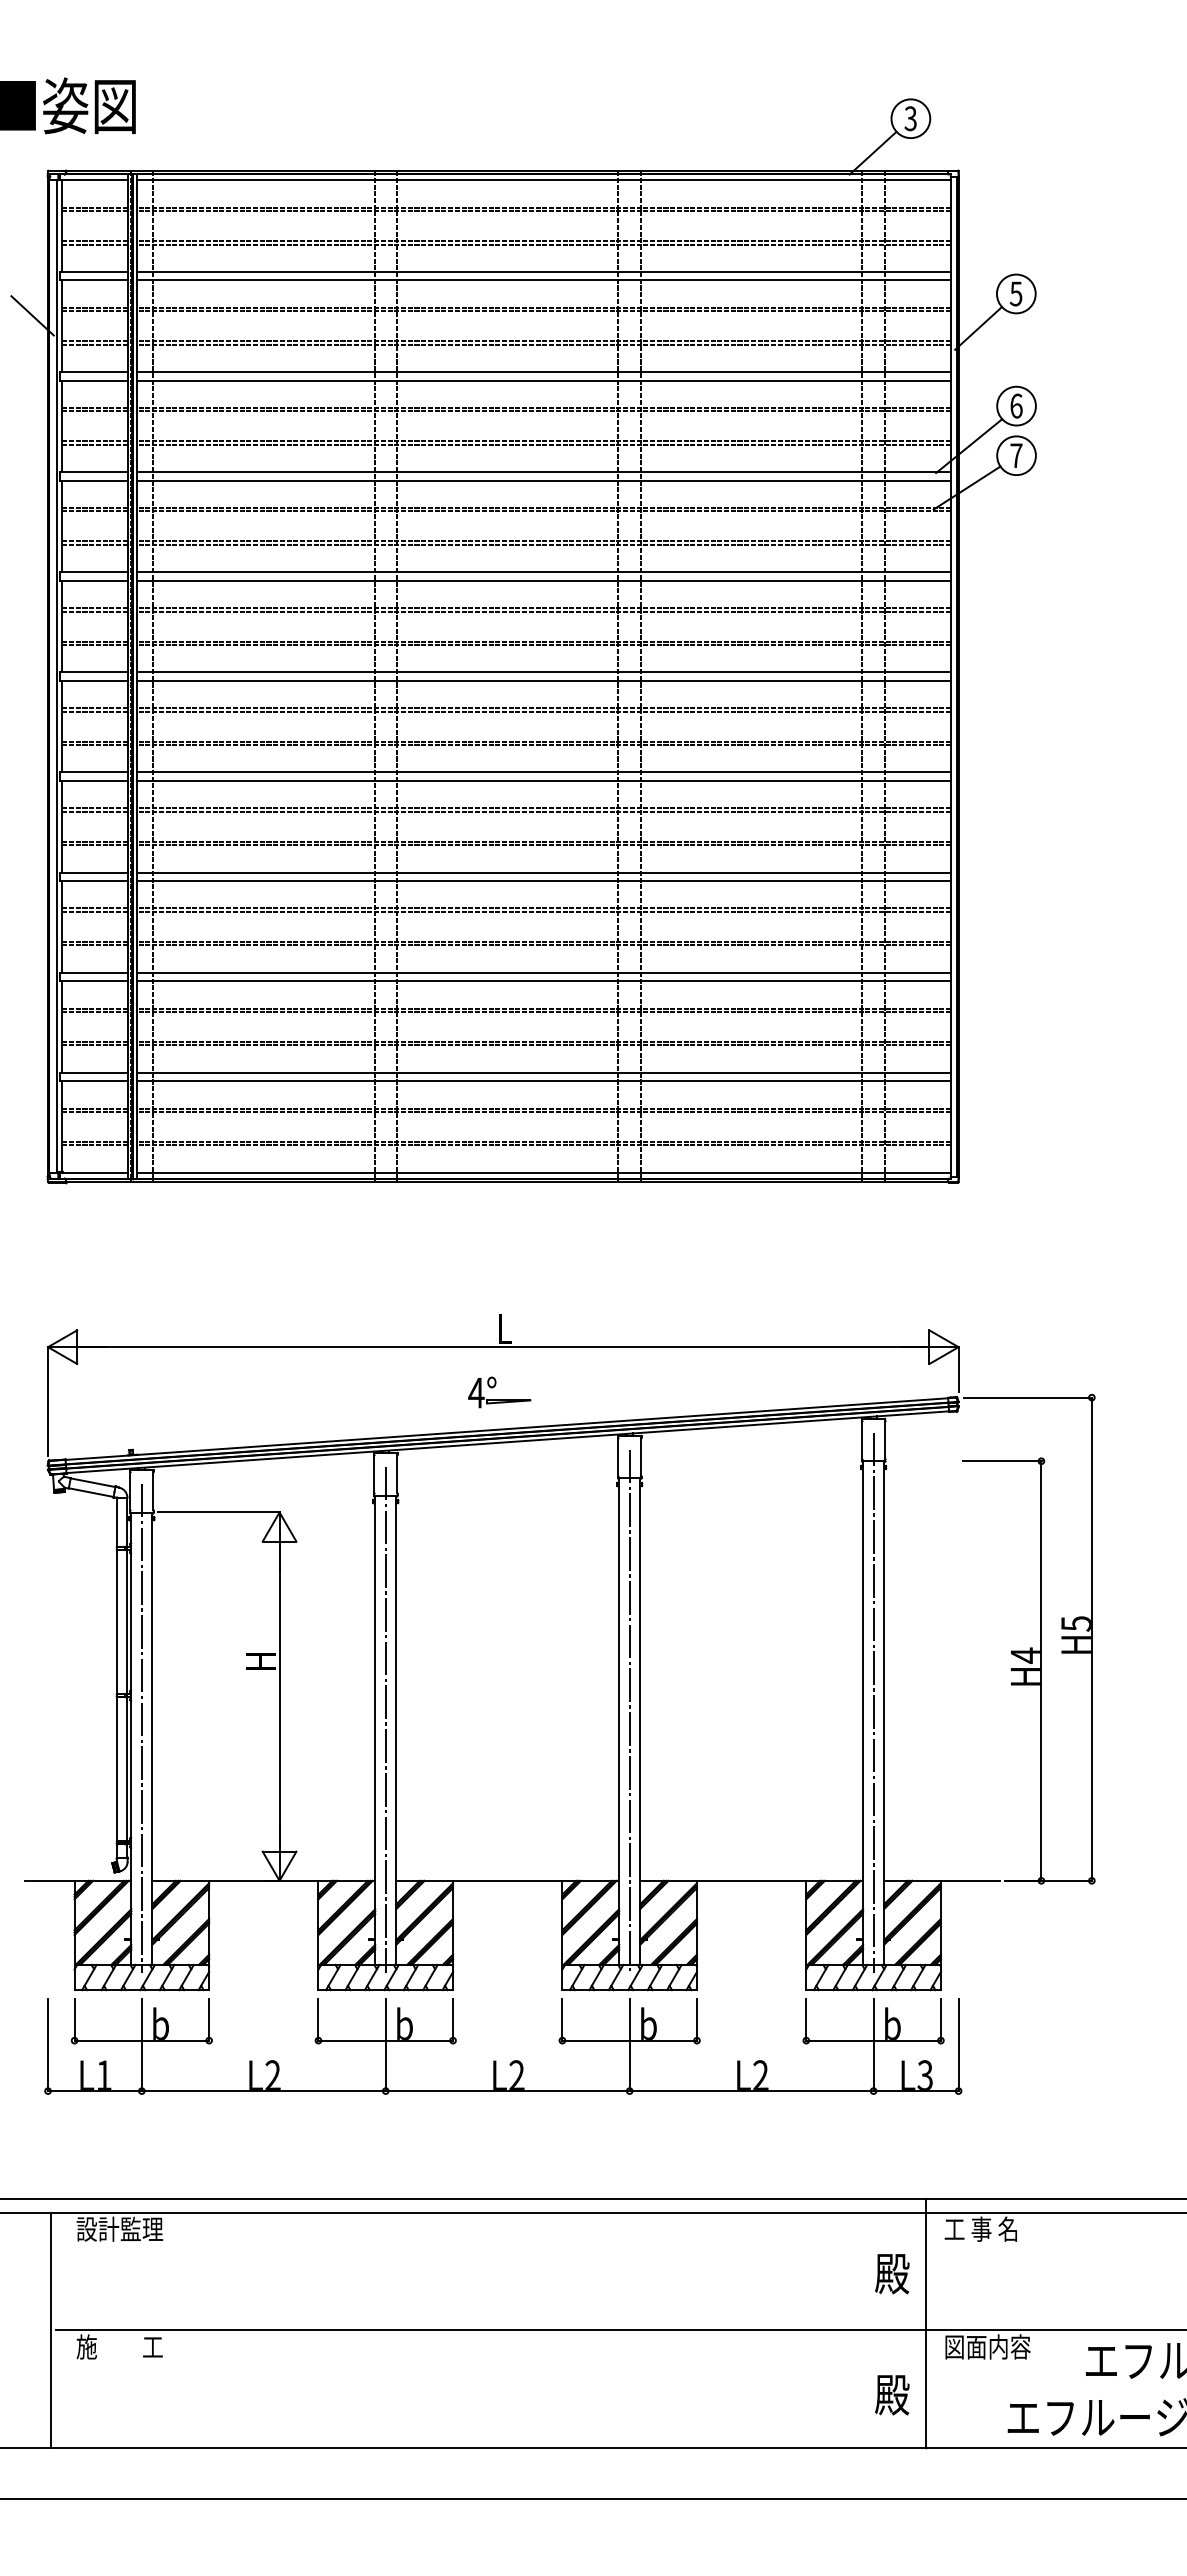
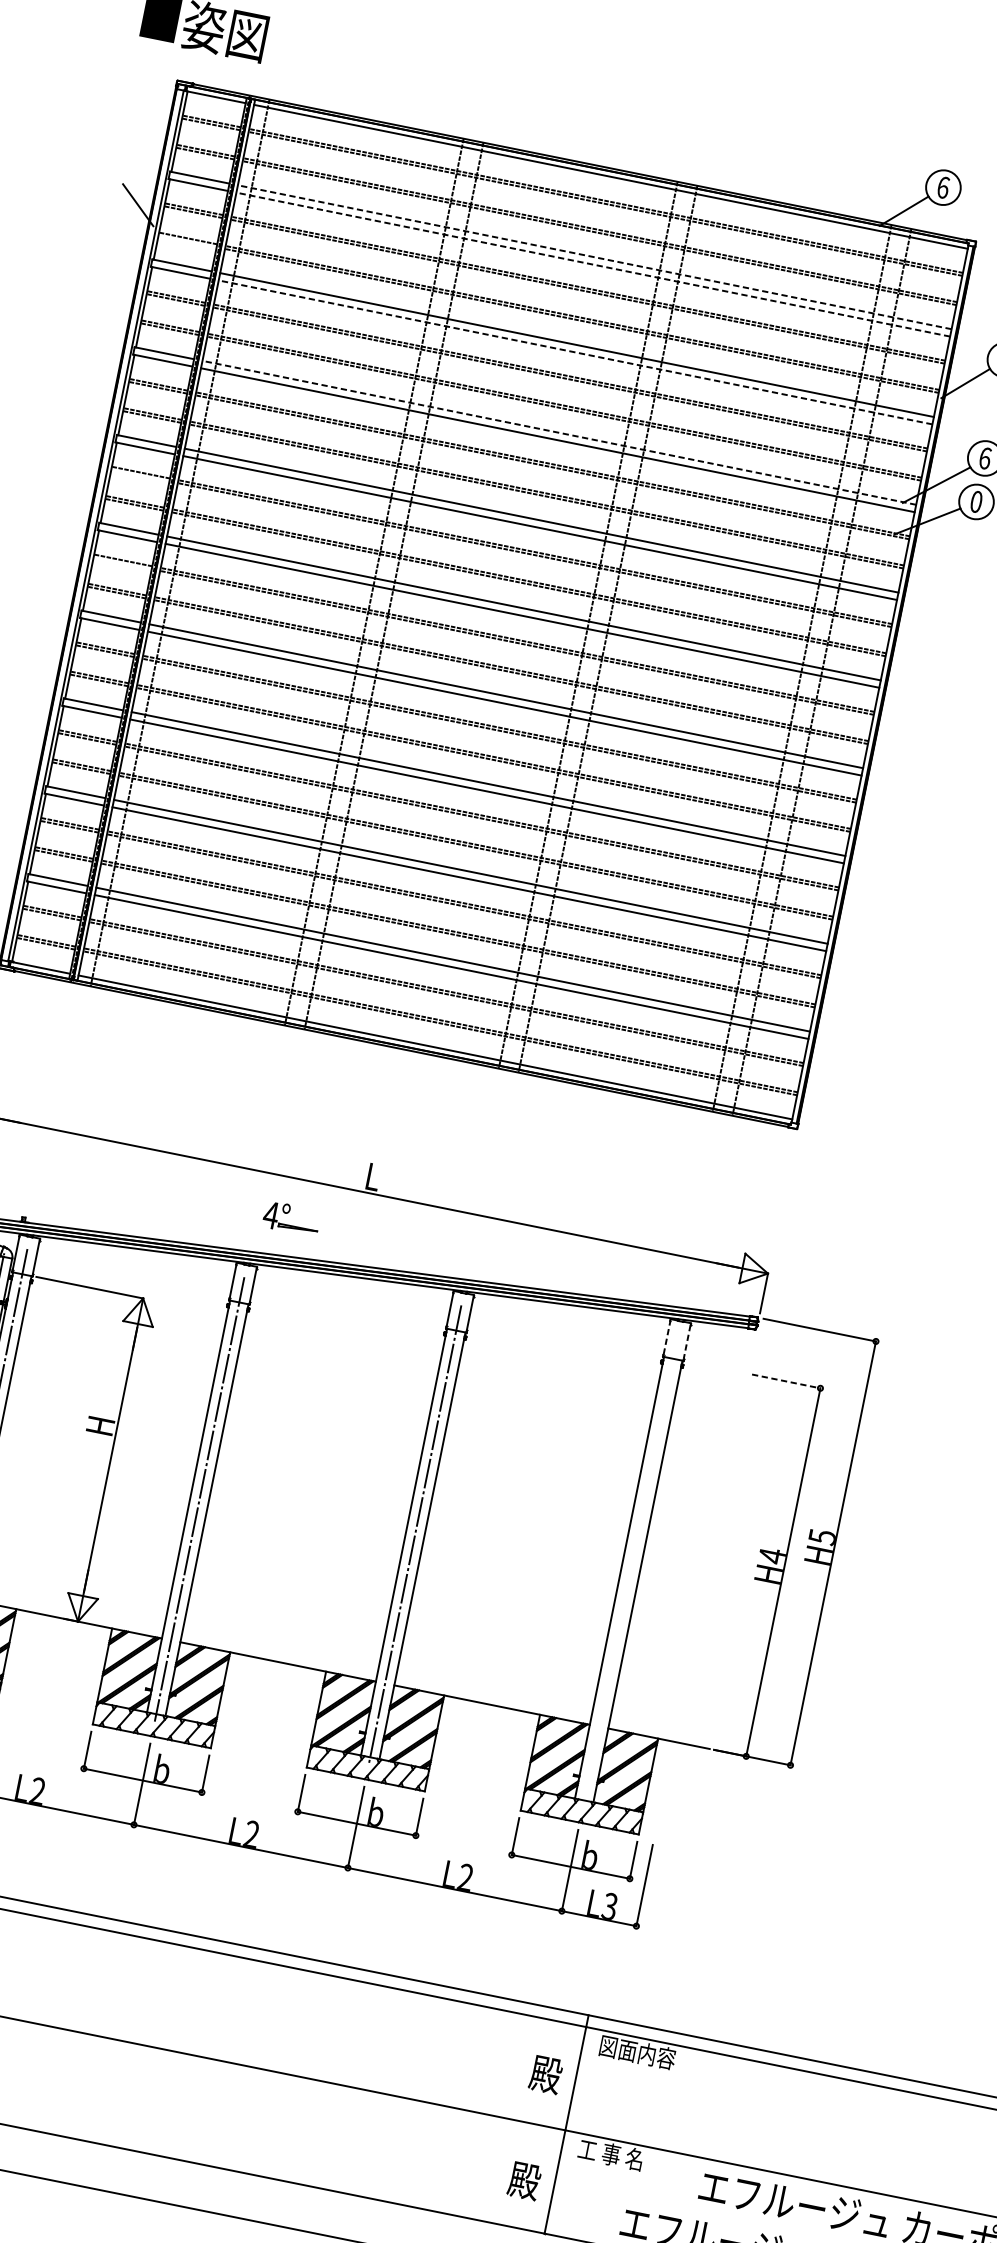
text: (910, 118) -> (943, 187), 3 -> 6
line: (544, 272) -> (594, 257), solid -> dashed
line: (544, 280) -> (593, 264), solid -> dashed
line: (94, 344) -> (187, 241), removed
line: (544, 380) -> (575, 352), solid -> dashed
text: (1016, 455) -> (976, 501), 7 -> 0
line: (544, 472) -> (559, 433), solid -> dashed
line: (94, 611) -> (140, 475), removed
line: (94, 711) -> (122, 563), removed
part: (499, 1399) -> (290, 1225), moved
line: (862, 1439) -> (667, 1337), solid -> dashed
line: (885, 1440) -> (687, 1342), solid -> dashed
line: (1002, 1461) -> (786, 1381), solid -> dashed
line: (873, 1702) -> (630, 1570), removed
text: (987, 2228) -> (637, 2051), 工 事 名 -> 図面内容
text: (987, 2346) -> (616, 2155), 図面内容 -> 工 事 名

